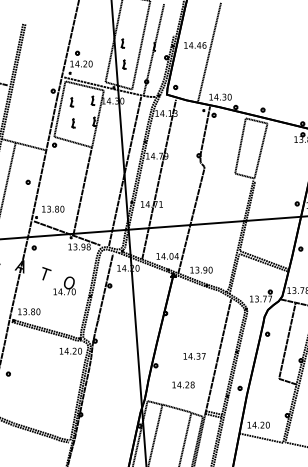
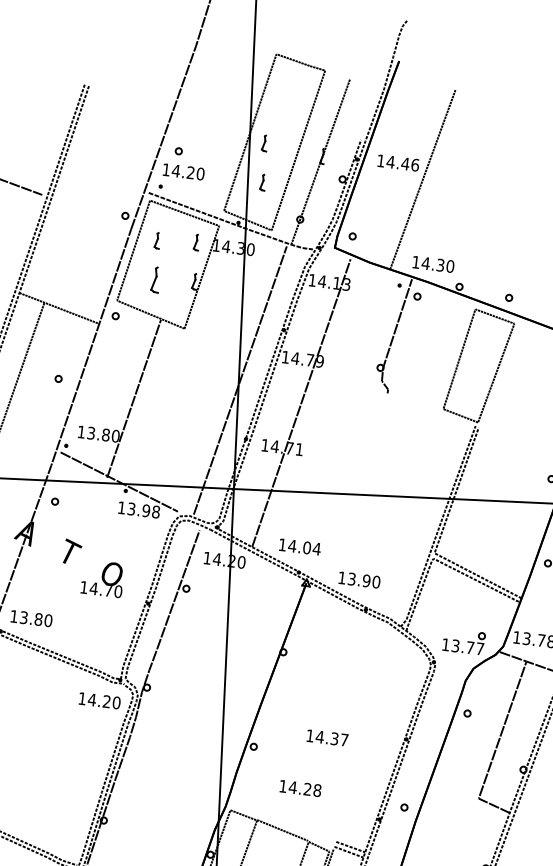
part: (73, 123) -> (155, 280), size x1.6
line: (82, 190) -> (133, 397), moved
line: (191, 220) -> (352, 486), removed
line: (218, 357) -> (371, 745), removed

